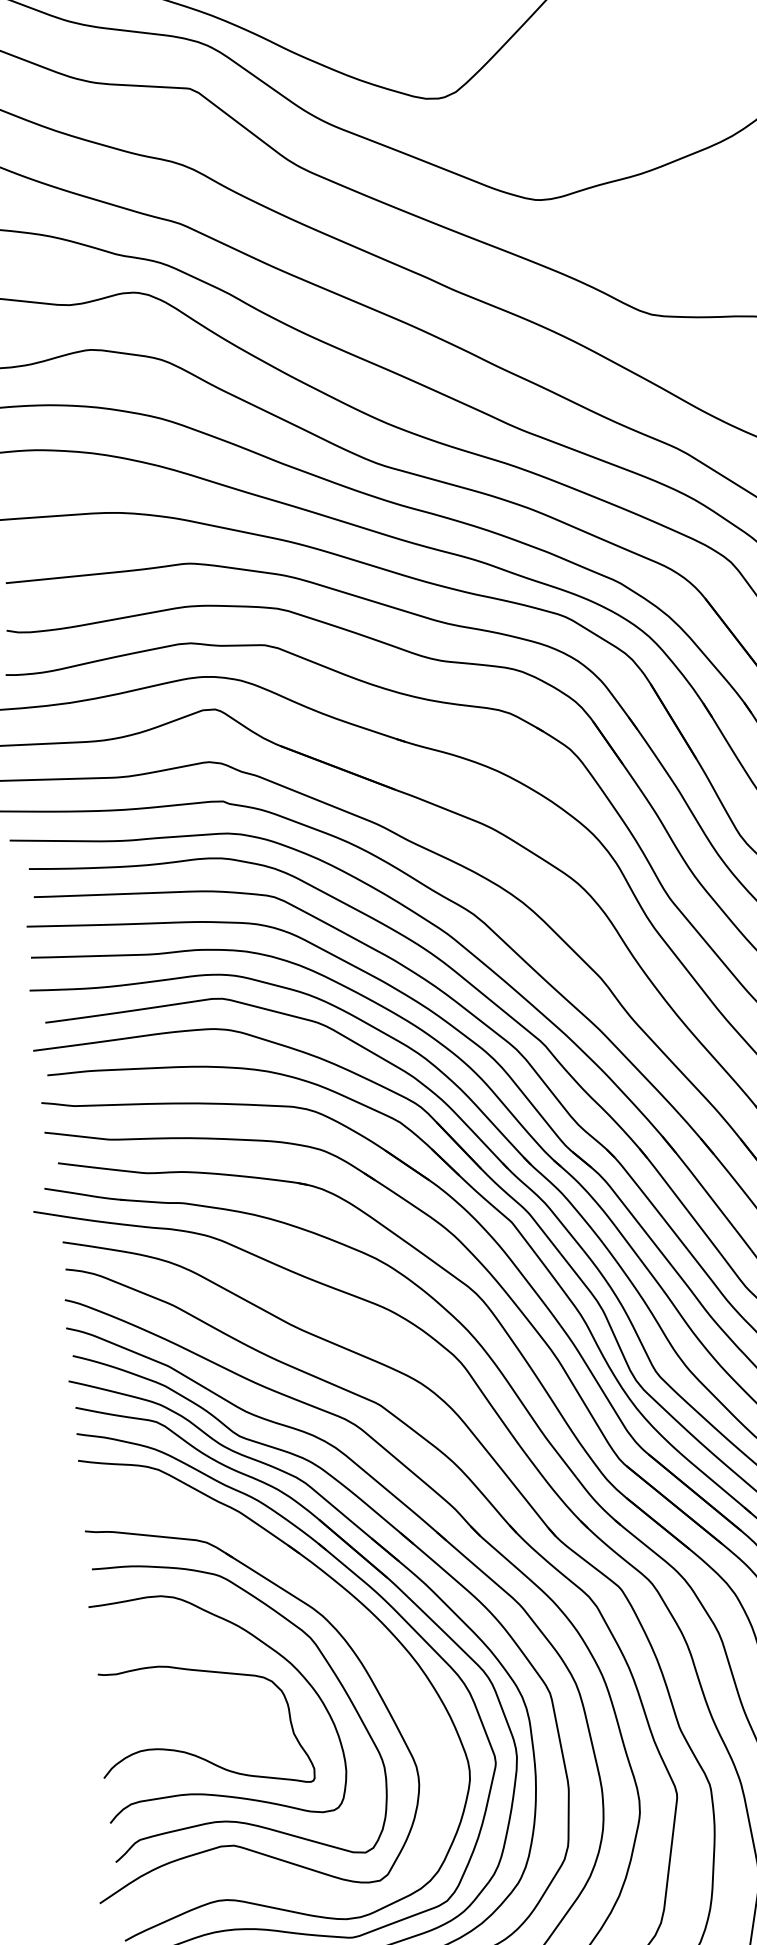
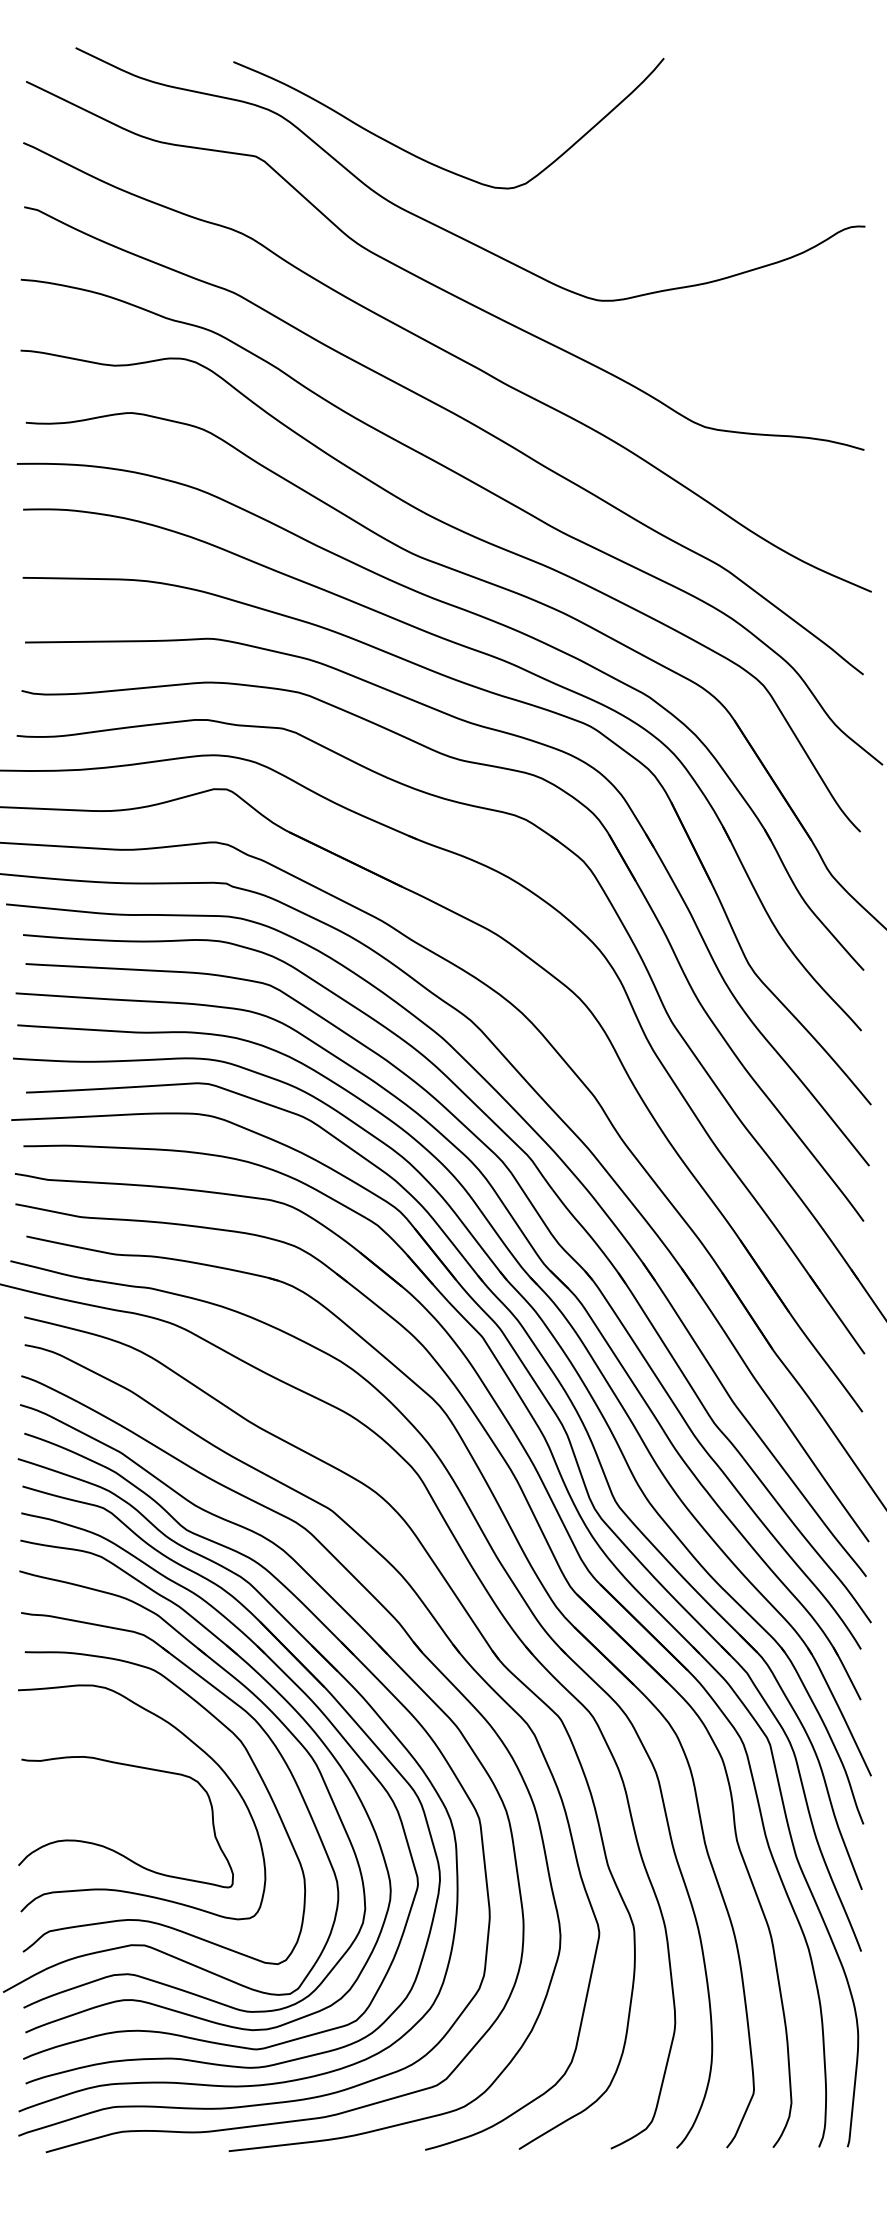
part: (341, 1610) -> (274, 1716), added

